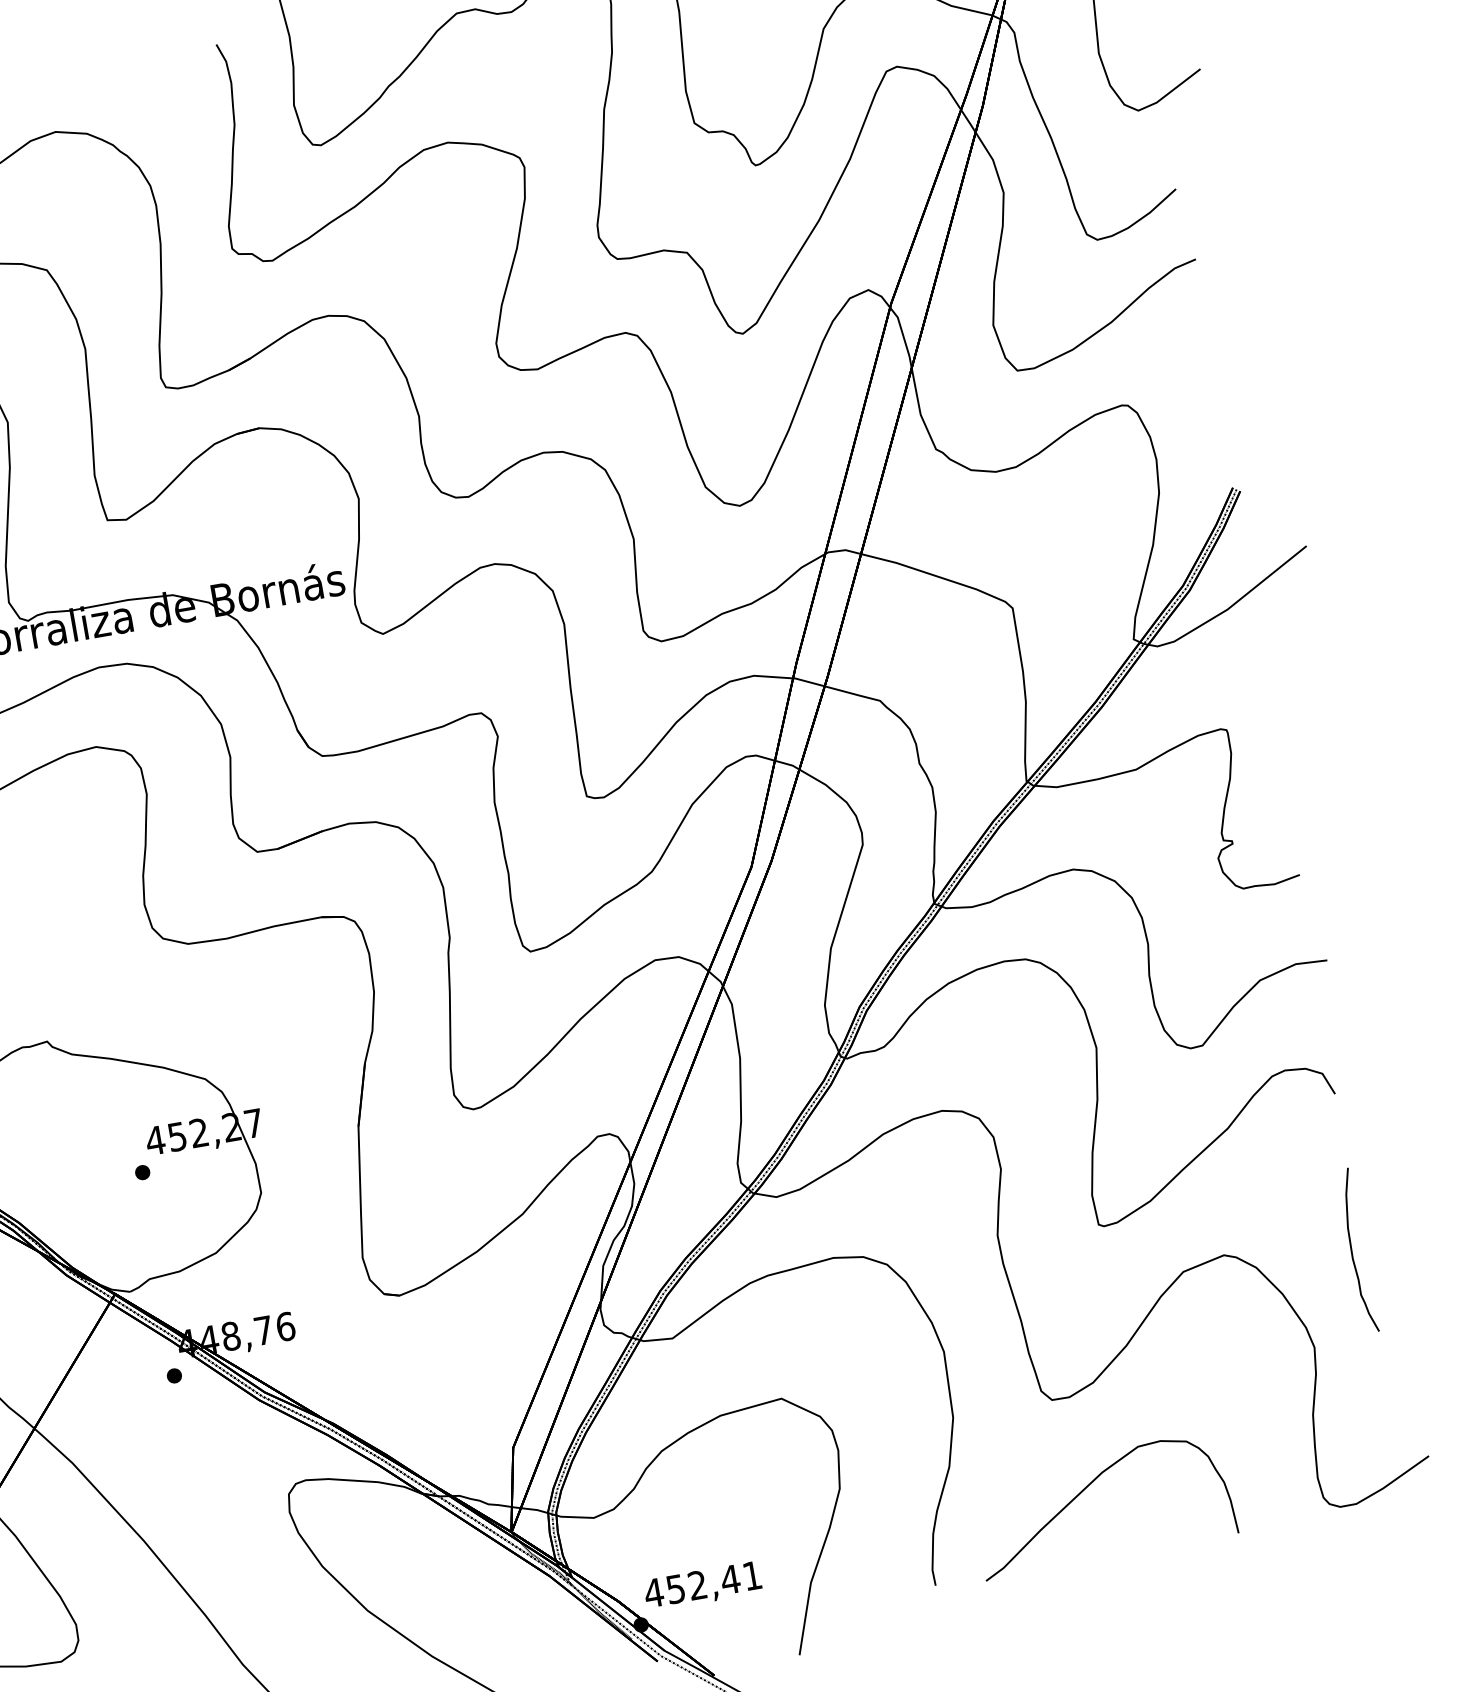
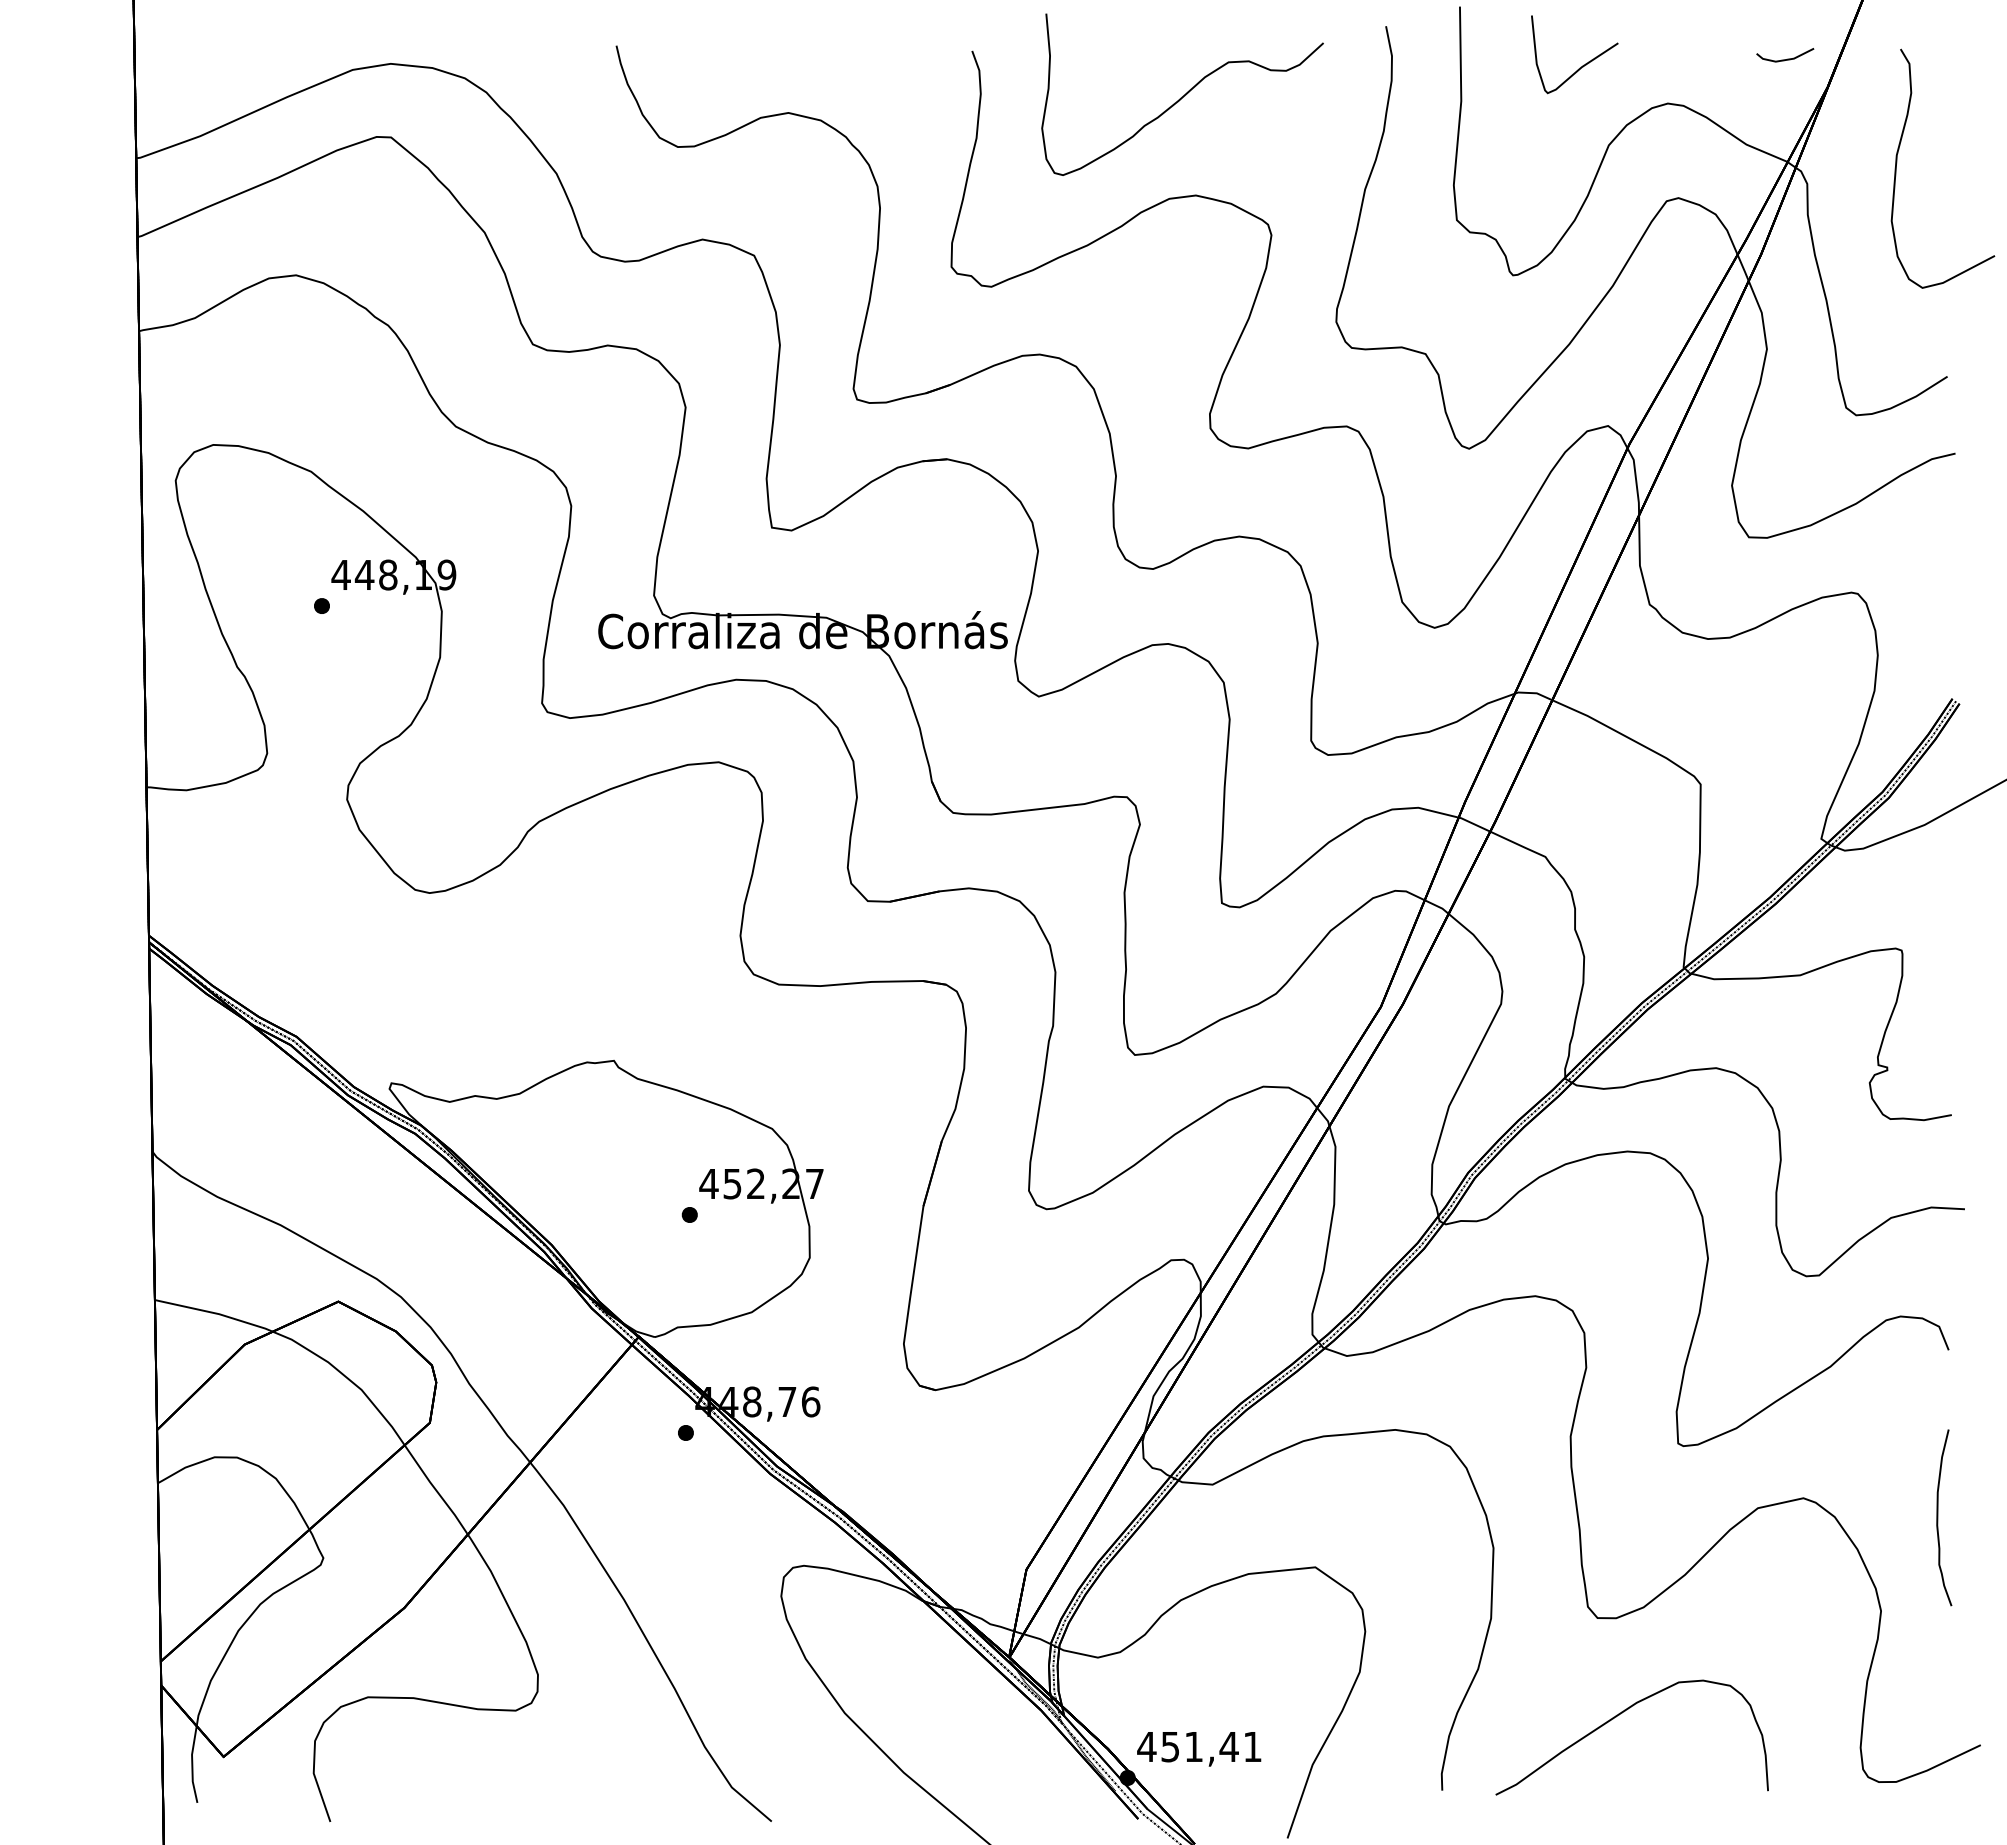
text: (697, 1585) -> (1193, 1746), 452,41 -> 451,41

